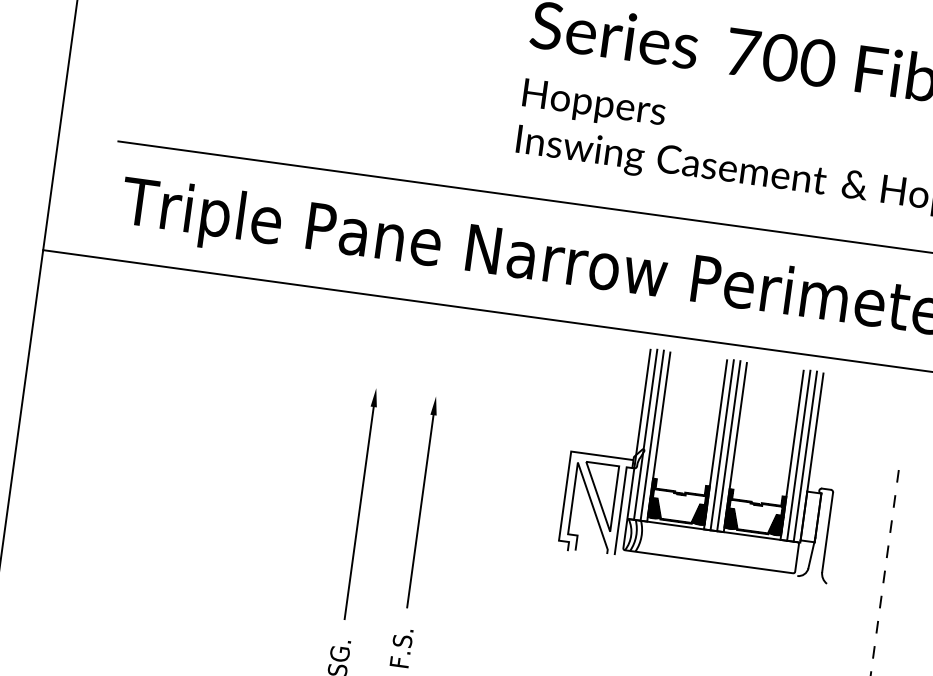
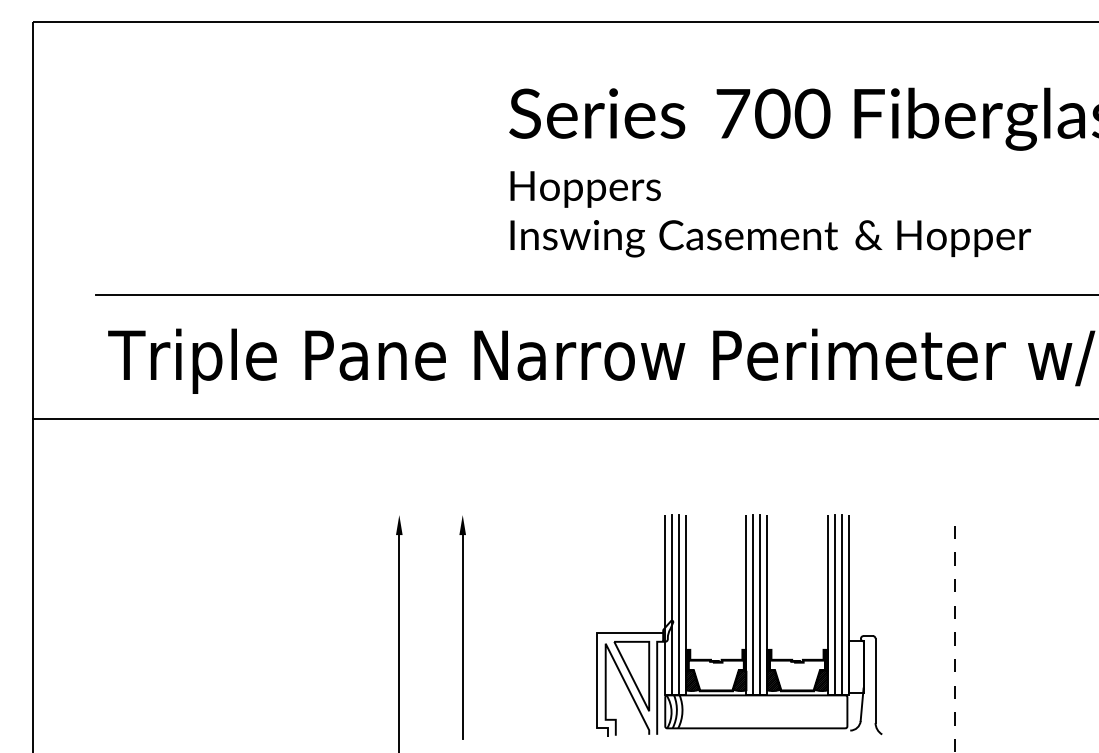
part: (706, 462) -> (739, 625), moved

